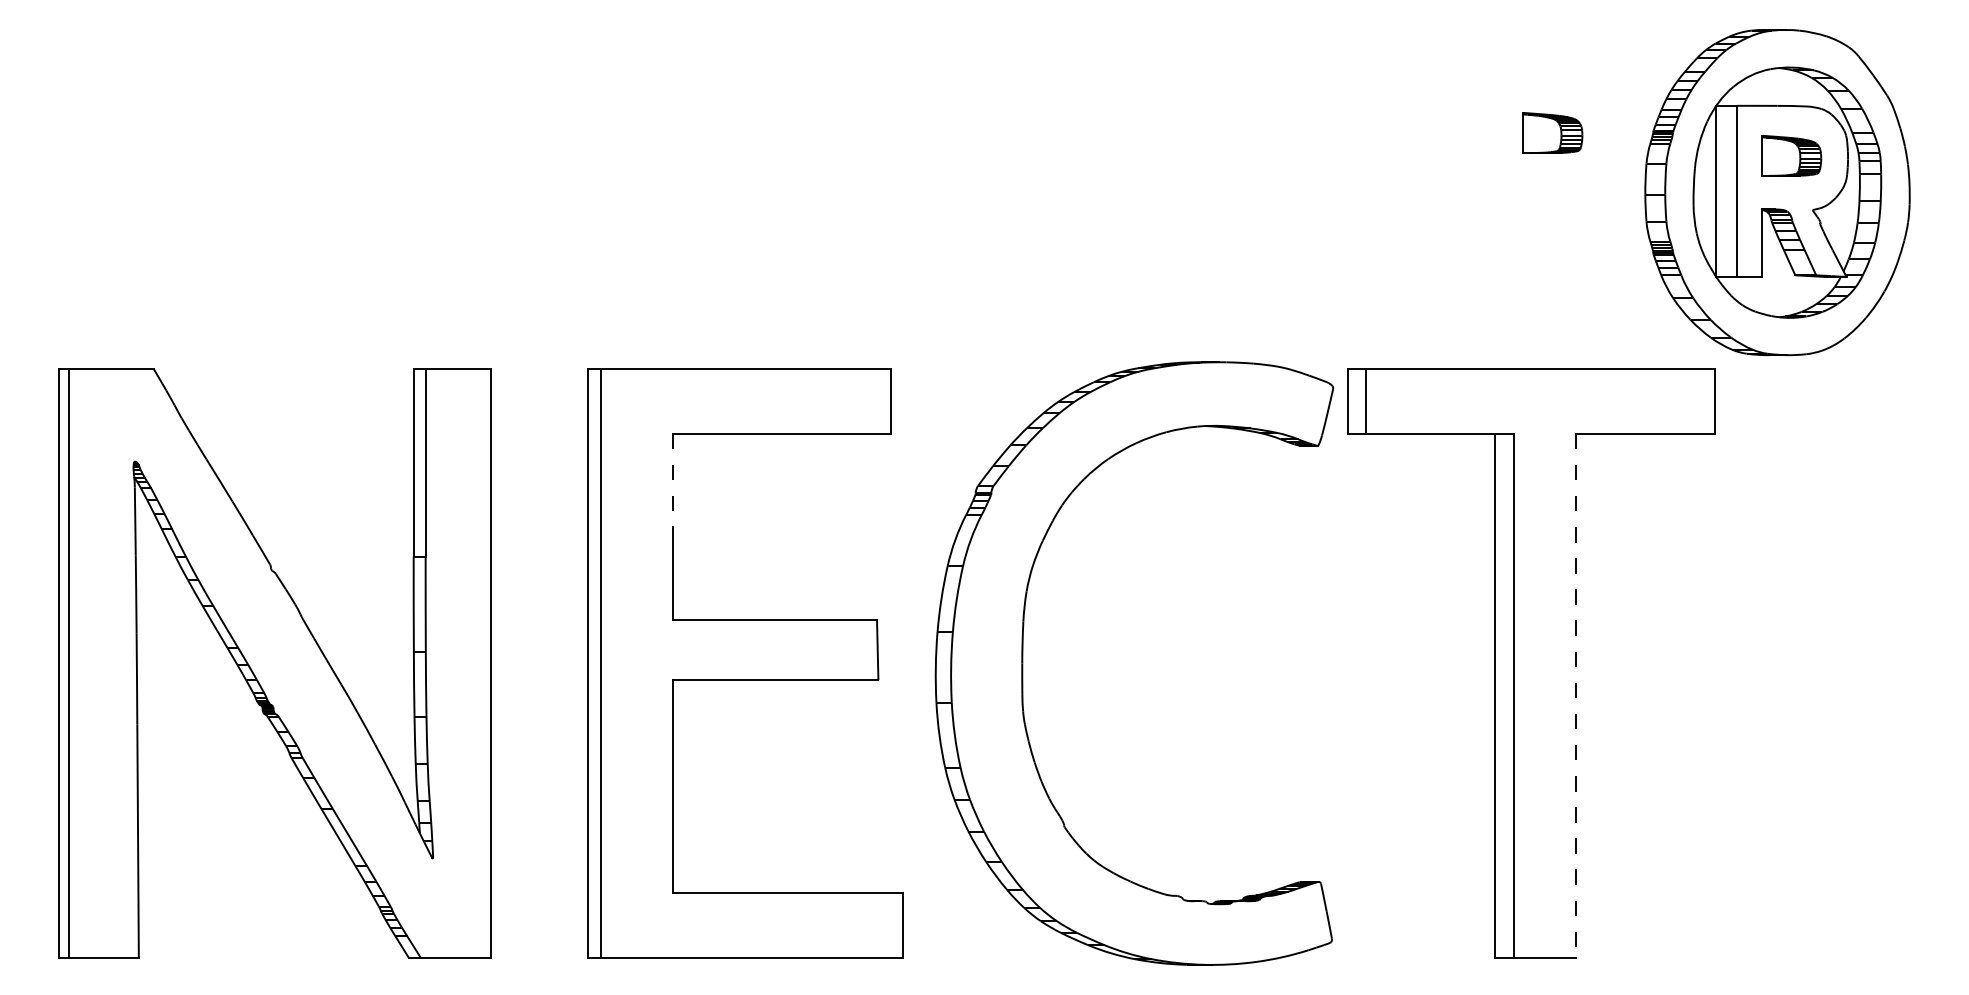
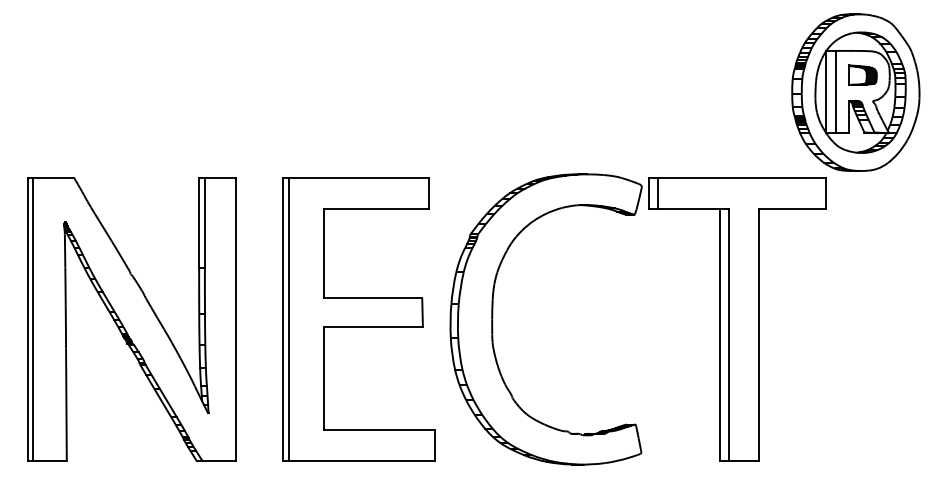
part: (1552, 131) -> (747, 63), removed
line: (671, 480) -> (323, 231), dashed -> solid
line: (1575, 696) -> (758, 335), dashed -> solid

